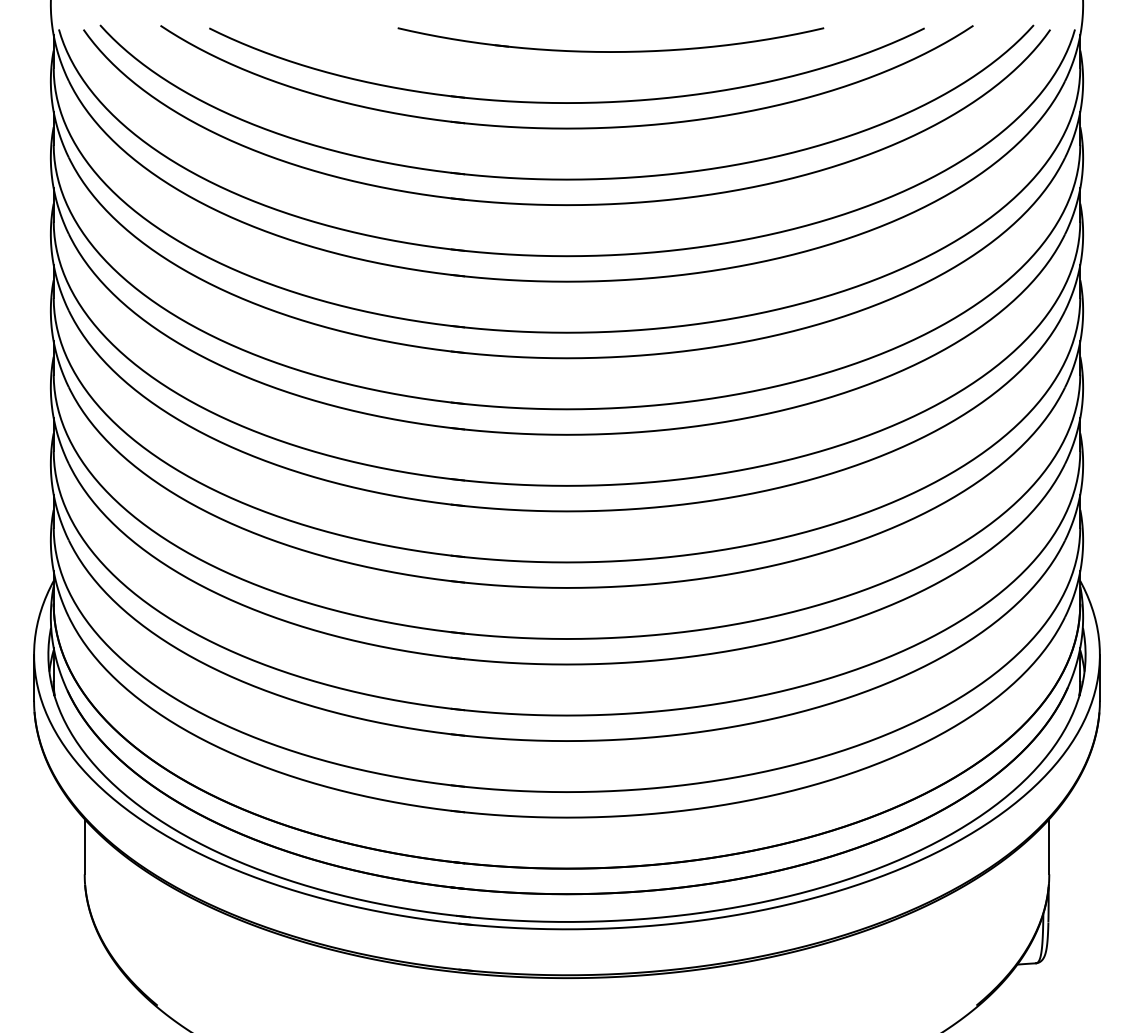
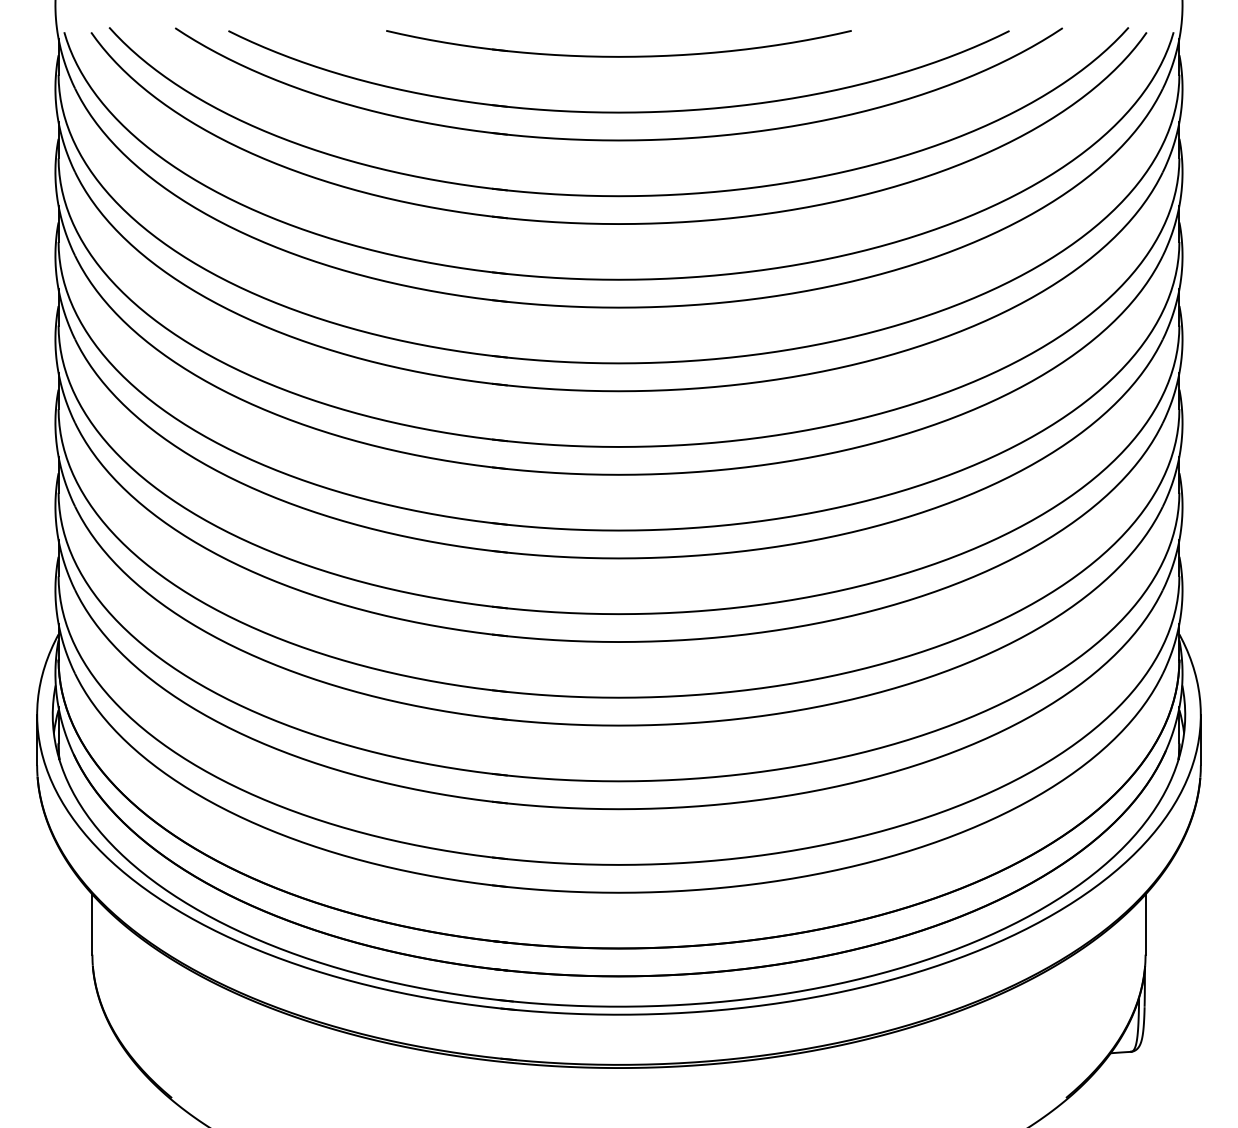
part: (610, 51) -> (618, 56), moved

